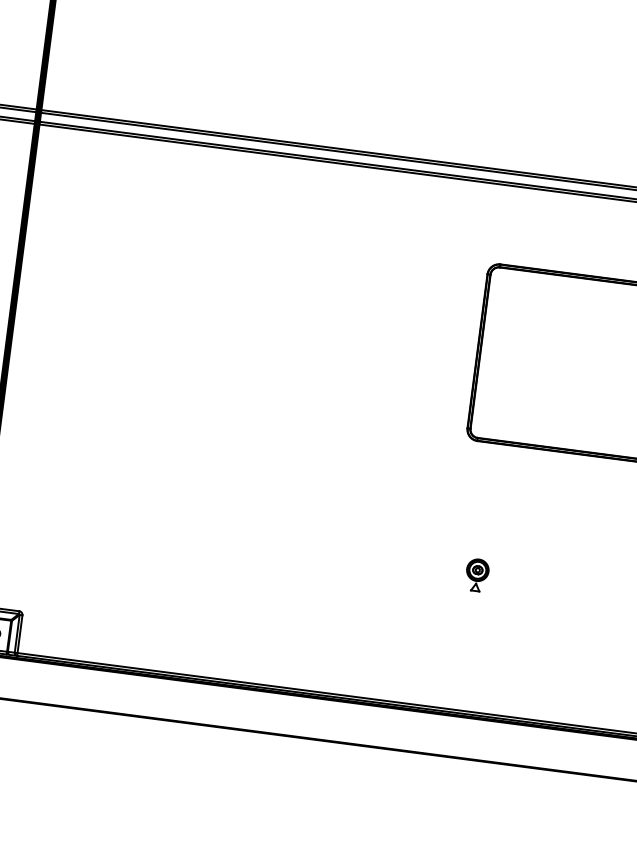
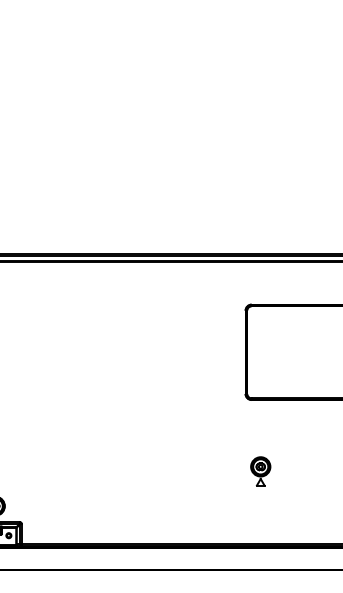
part: (476, 575) -> (260, 471), size x1.67

